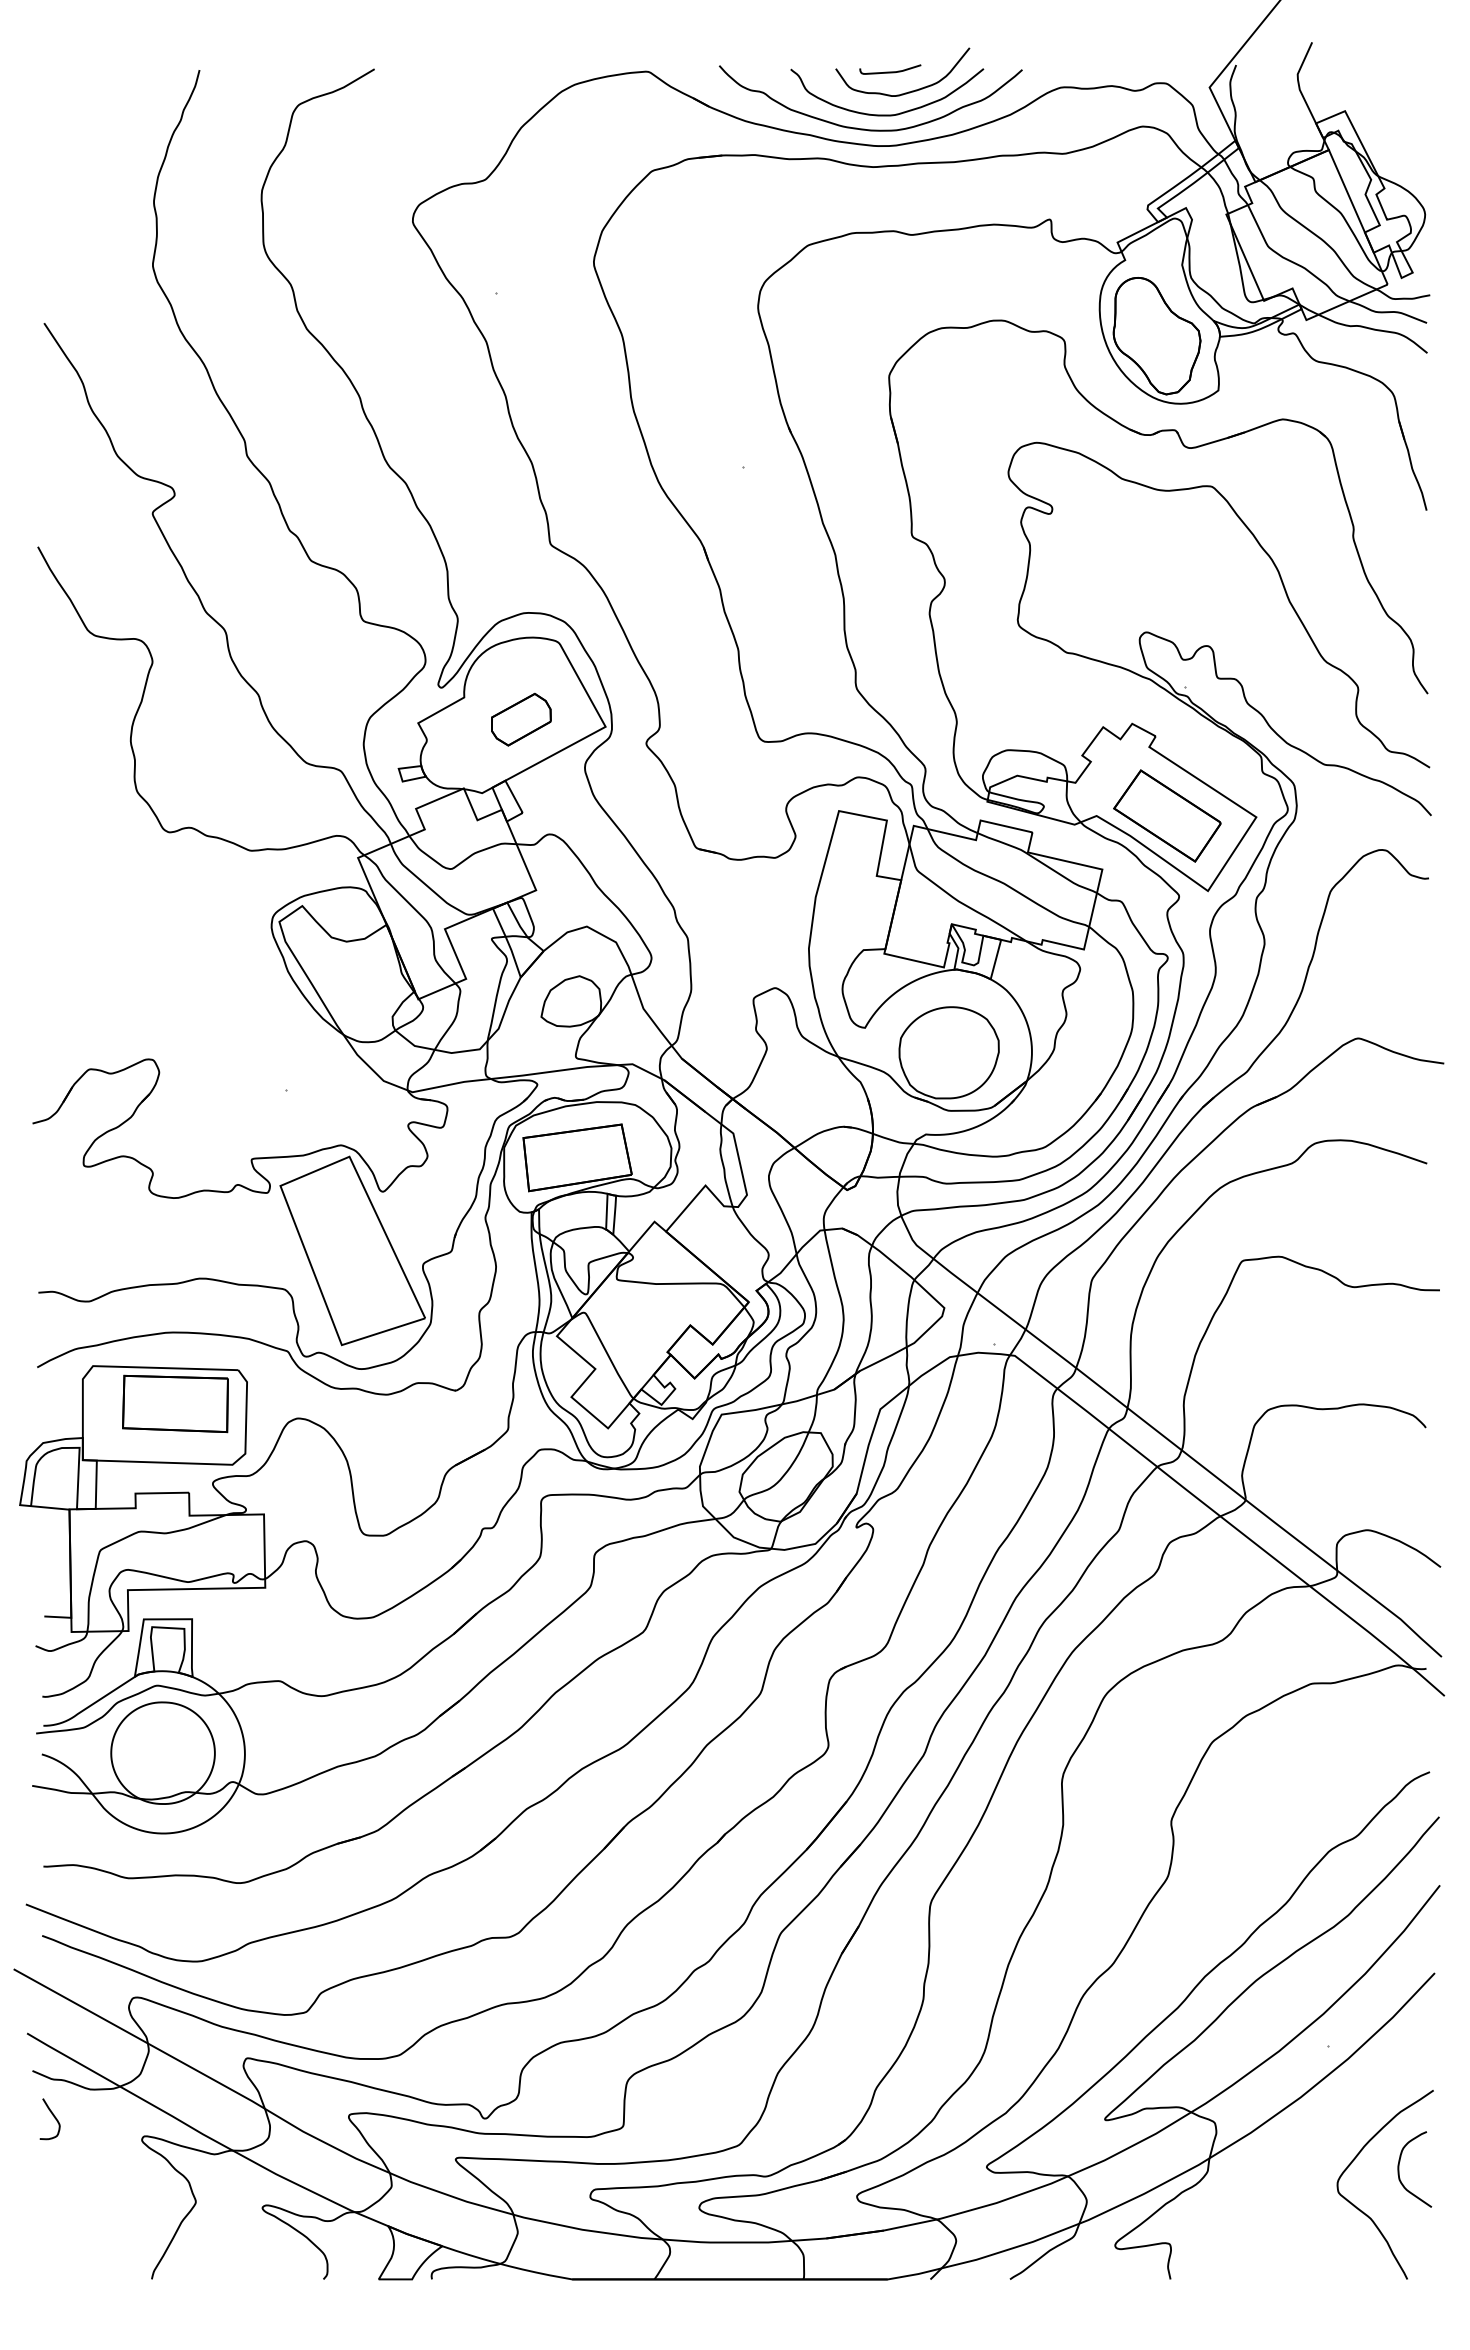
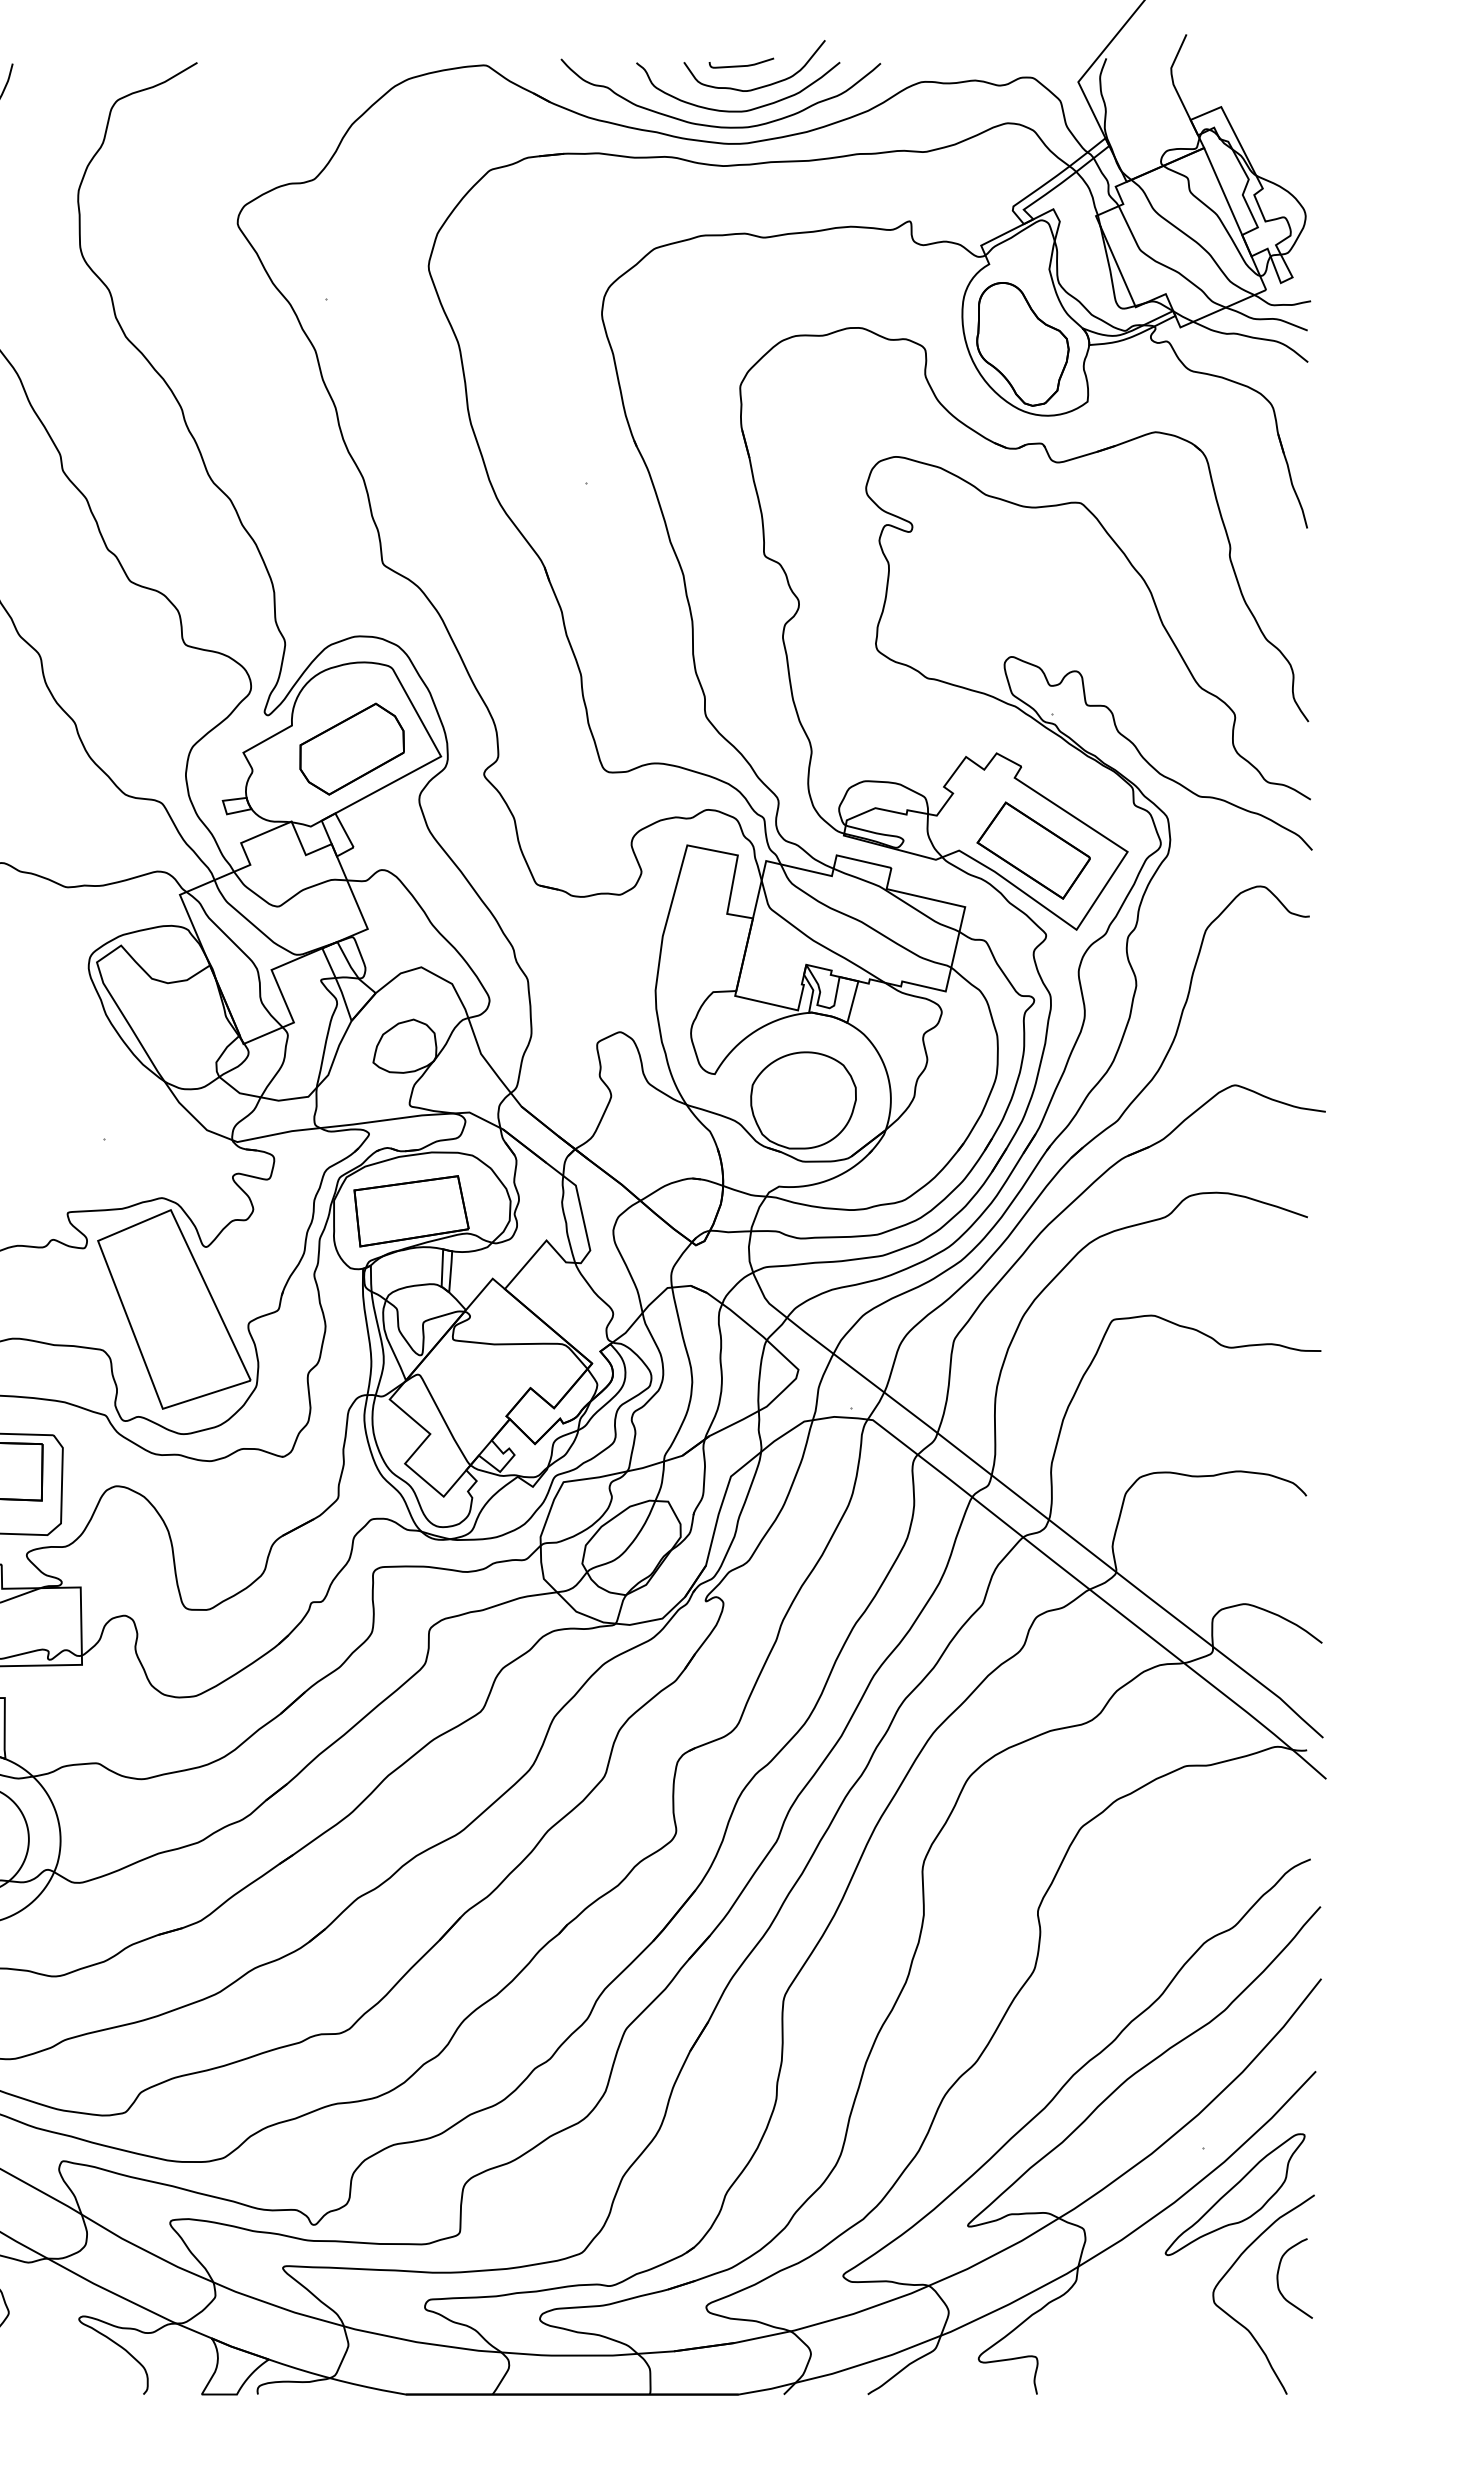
part: (521, 719) -> (352, 748), size x1.67
part: (1357, 2089) -> (1234, 2194), added

